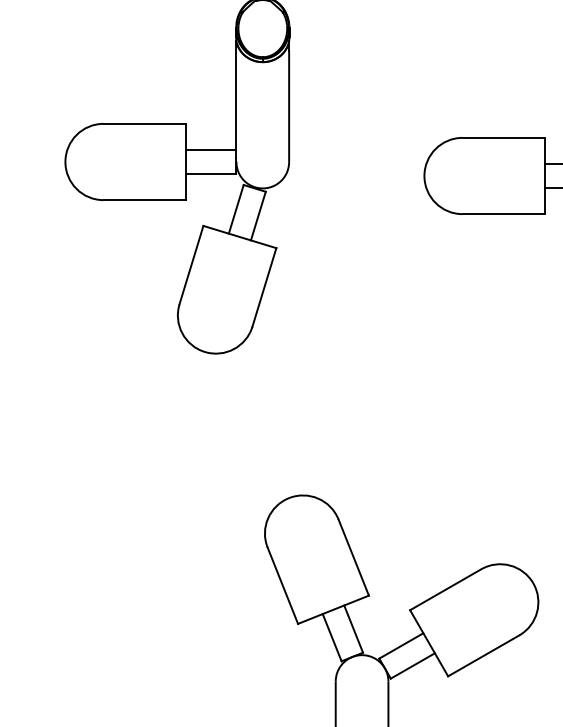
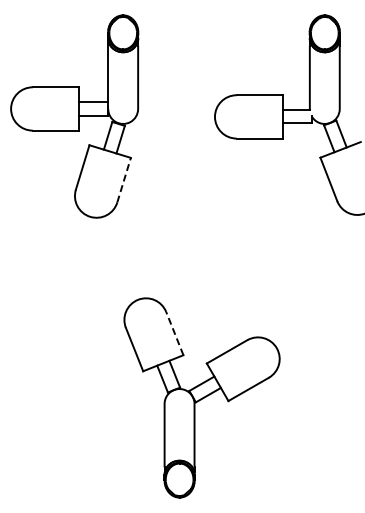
line: (265, 286) -> (124, 179), solid -> dashed
line: (353, 557) -> (174, 333), solid -> dashed

